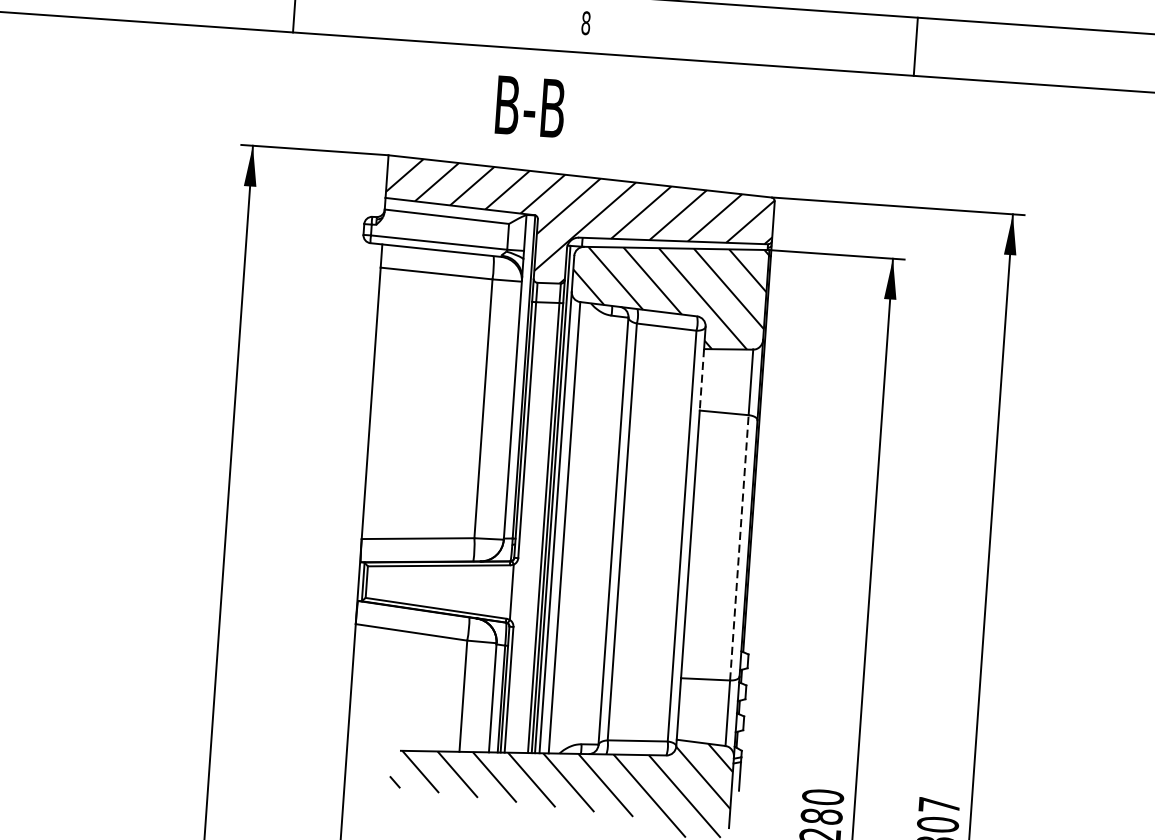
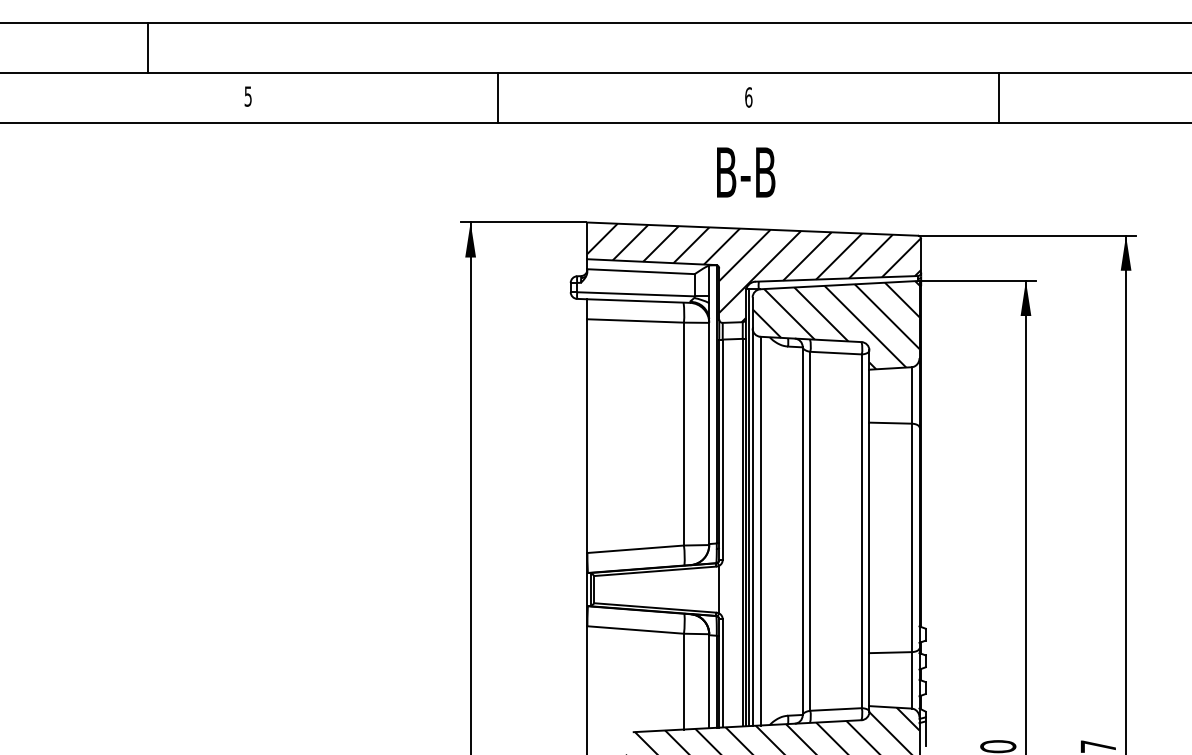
text: (585, 23) -> (748, 97), 8 -> 6
line: (915, 46) -> (998, 97), moved
text: (530, 106) -> (746, 172), moved
line: (701, 380) -> (869, 396), dashed -> solid
line: (739, 547) -> (911, 537), dashed -> solid

